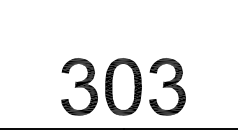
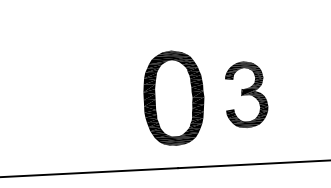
part: (79, 86) -> (101, 101), removed
part: (167, 86) -> (246, 93), size x0.7

